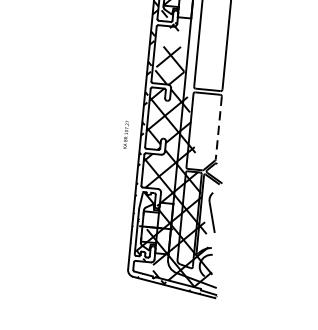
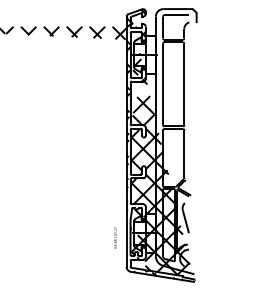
line: (218, 128) -> (184, 154), dashed -> solid
text: (126, 134) -> (115, 237), moved

